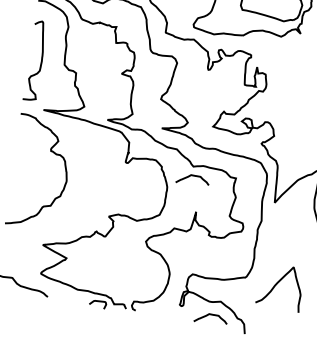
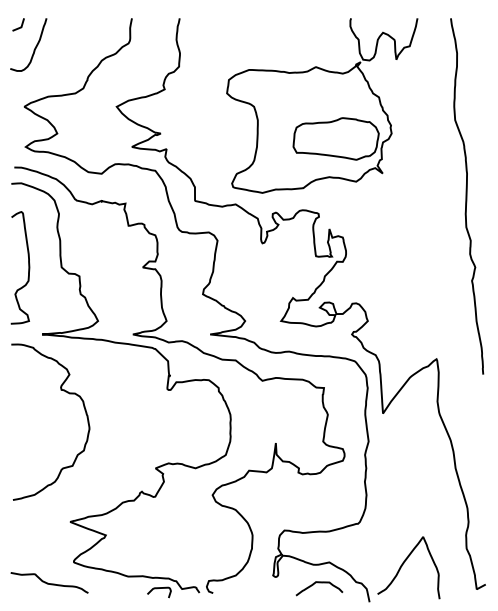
curve: (193, 176) -> (264, 394), removed
curve: (277, 283) -> (404, 563), moved

